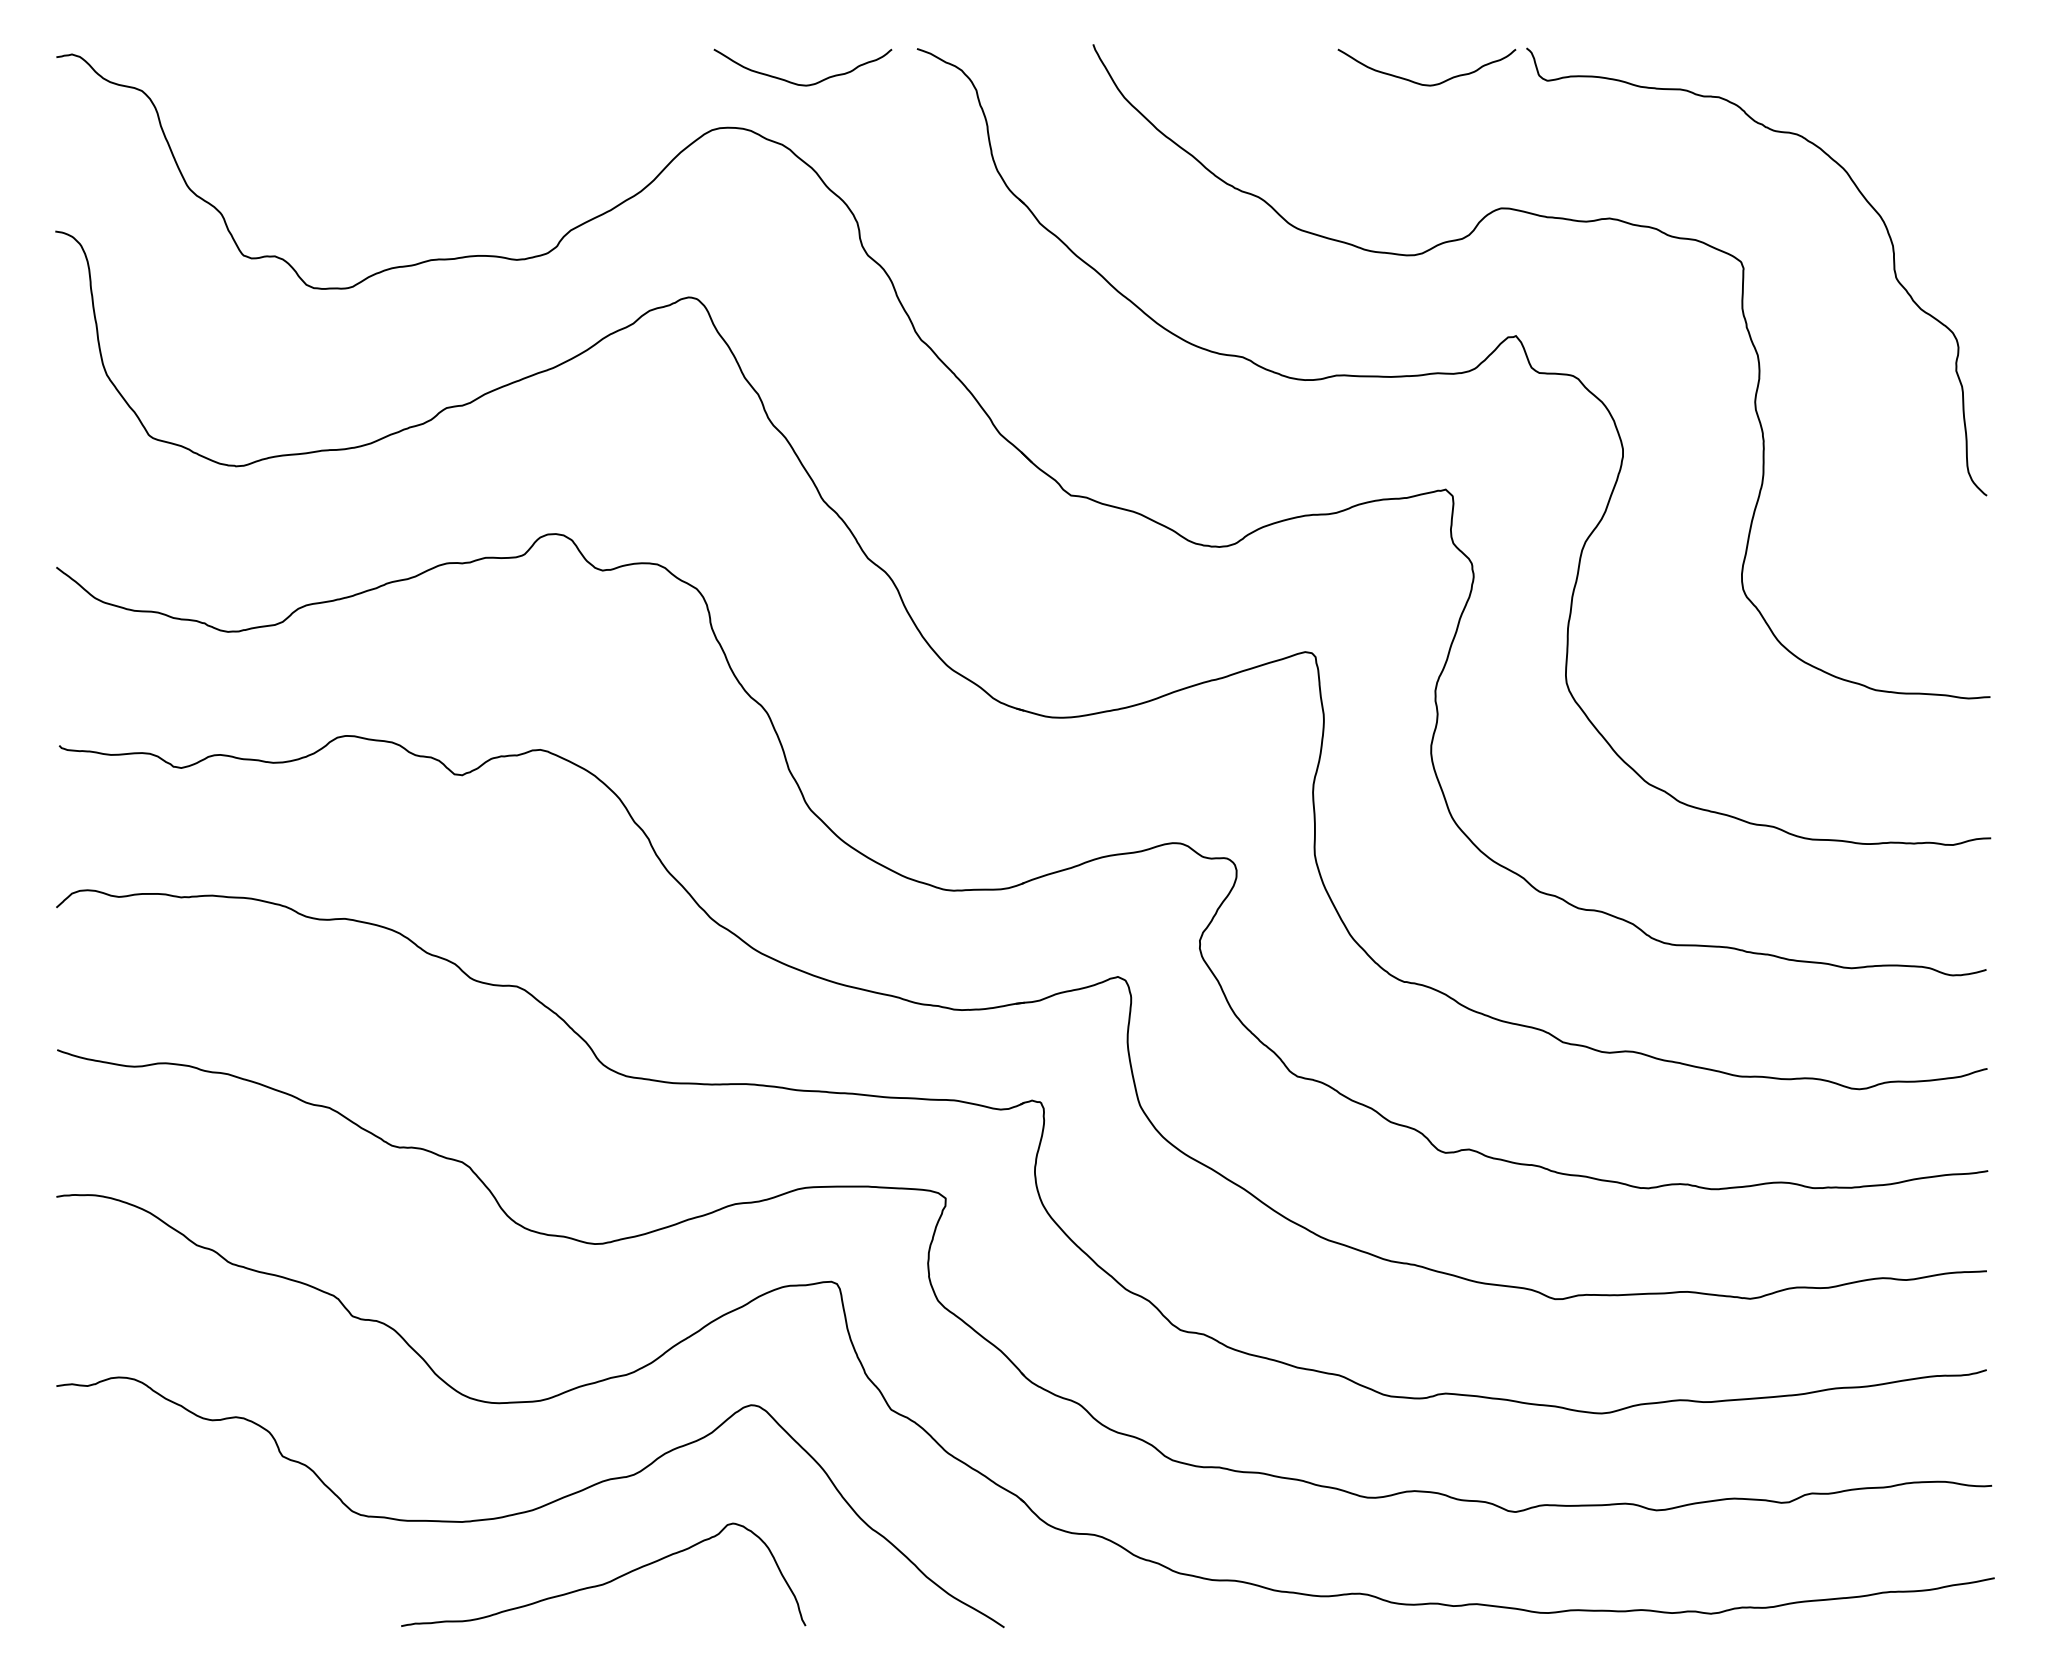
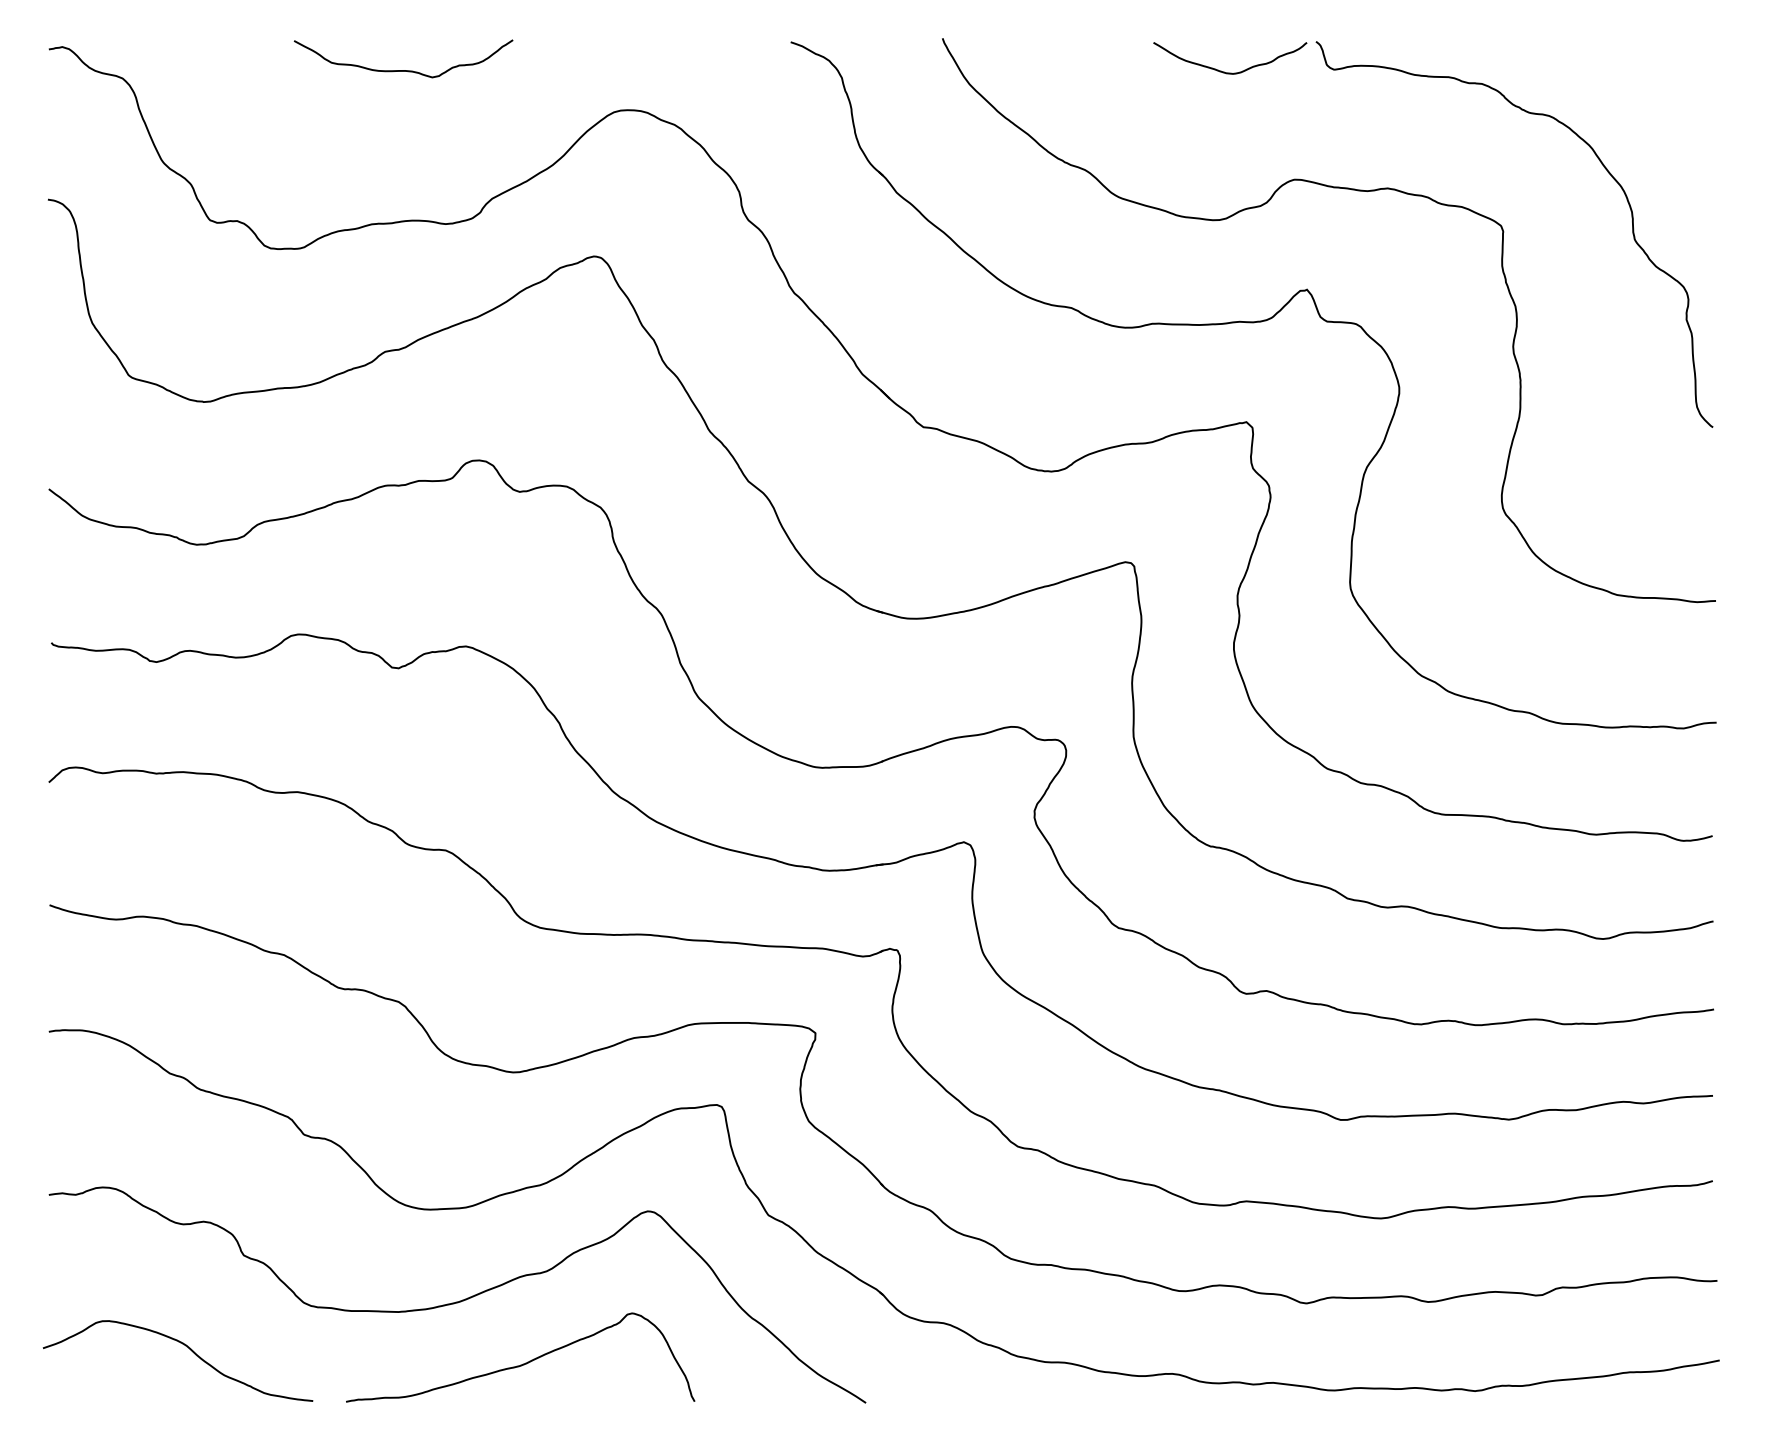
curve: (467, 81) -> (403, 70), added
curve: (797, 83) -> (687, 72), removed
curve: (218, 1564) -> (188, 1348), added

